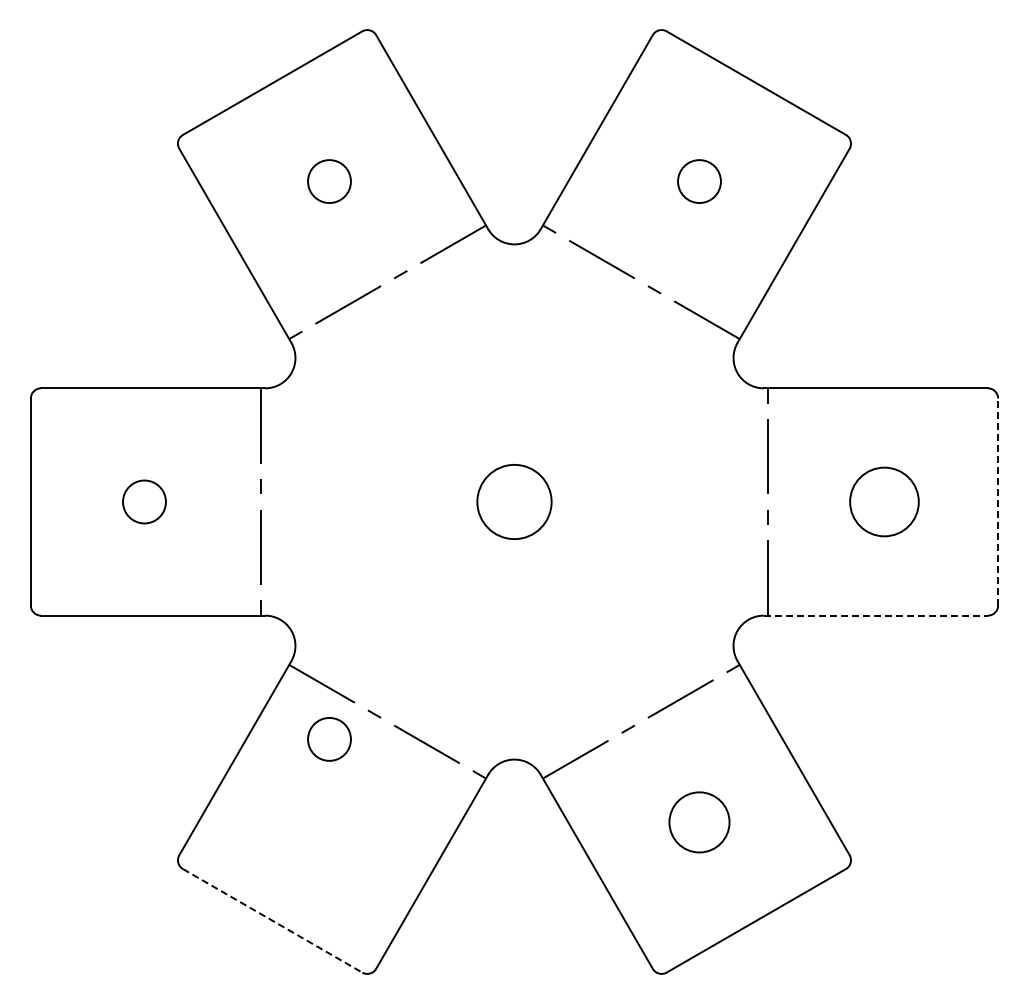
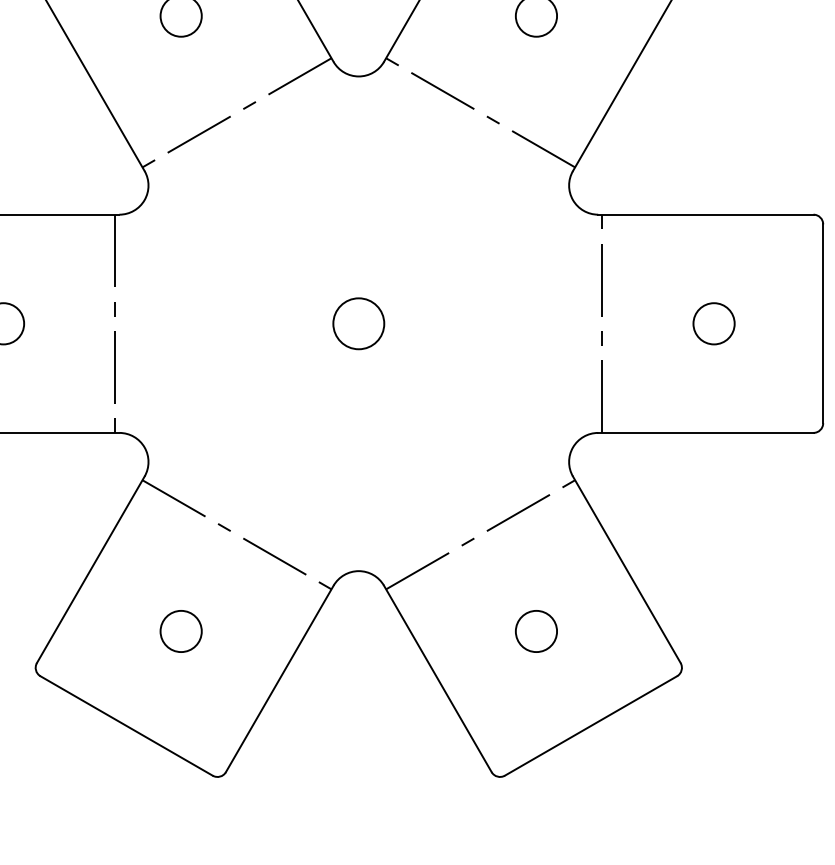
circle: (514, 501) -> (358, 323), size x0.71
circle: (884, 501) -> (714, 323), size x0.62
line: (998, 502) -> (823, 324), dashed -> solid
line: (876, 615) -> (706, 432), dashed -> solid
circle: (329, 739) -> (181, 631), moved
circle: (699, 821) -> (536, 630), size x0.71
line: (272, 920) -> (126, 725), dashed -> solid

